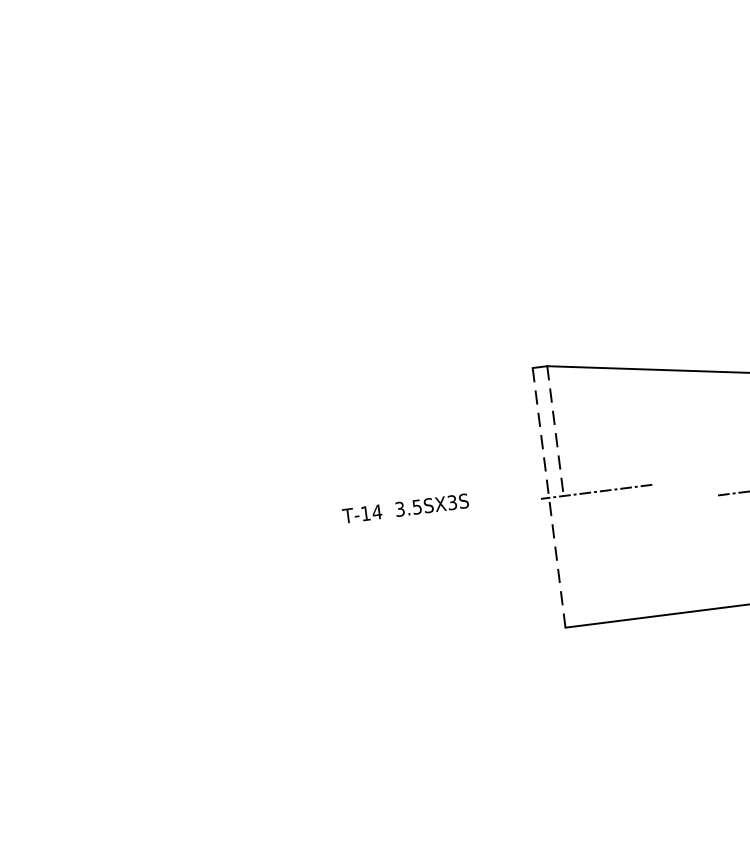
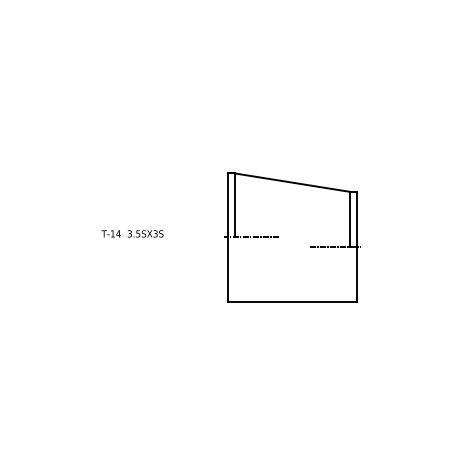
line: (556, 431) -> (235, 205), dashed -> solid
line: (548, 497) -> (227, 237), dashed -> solid
text: (405, 507) -> (132, 233), moved

